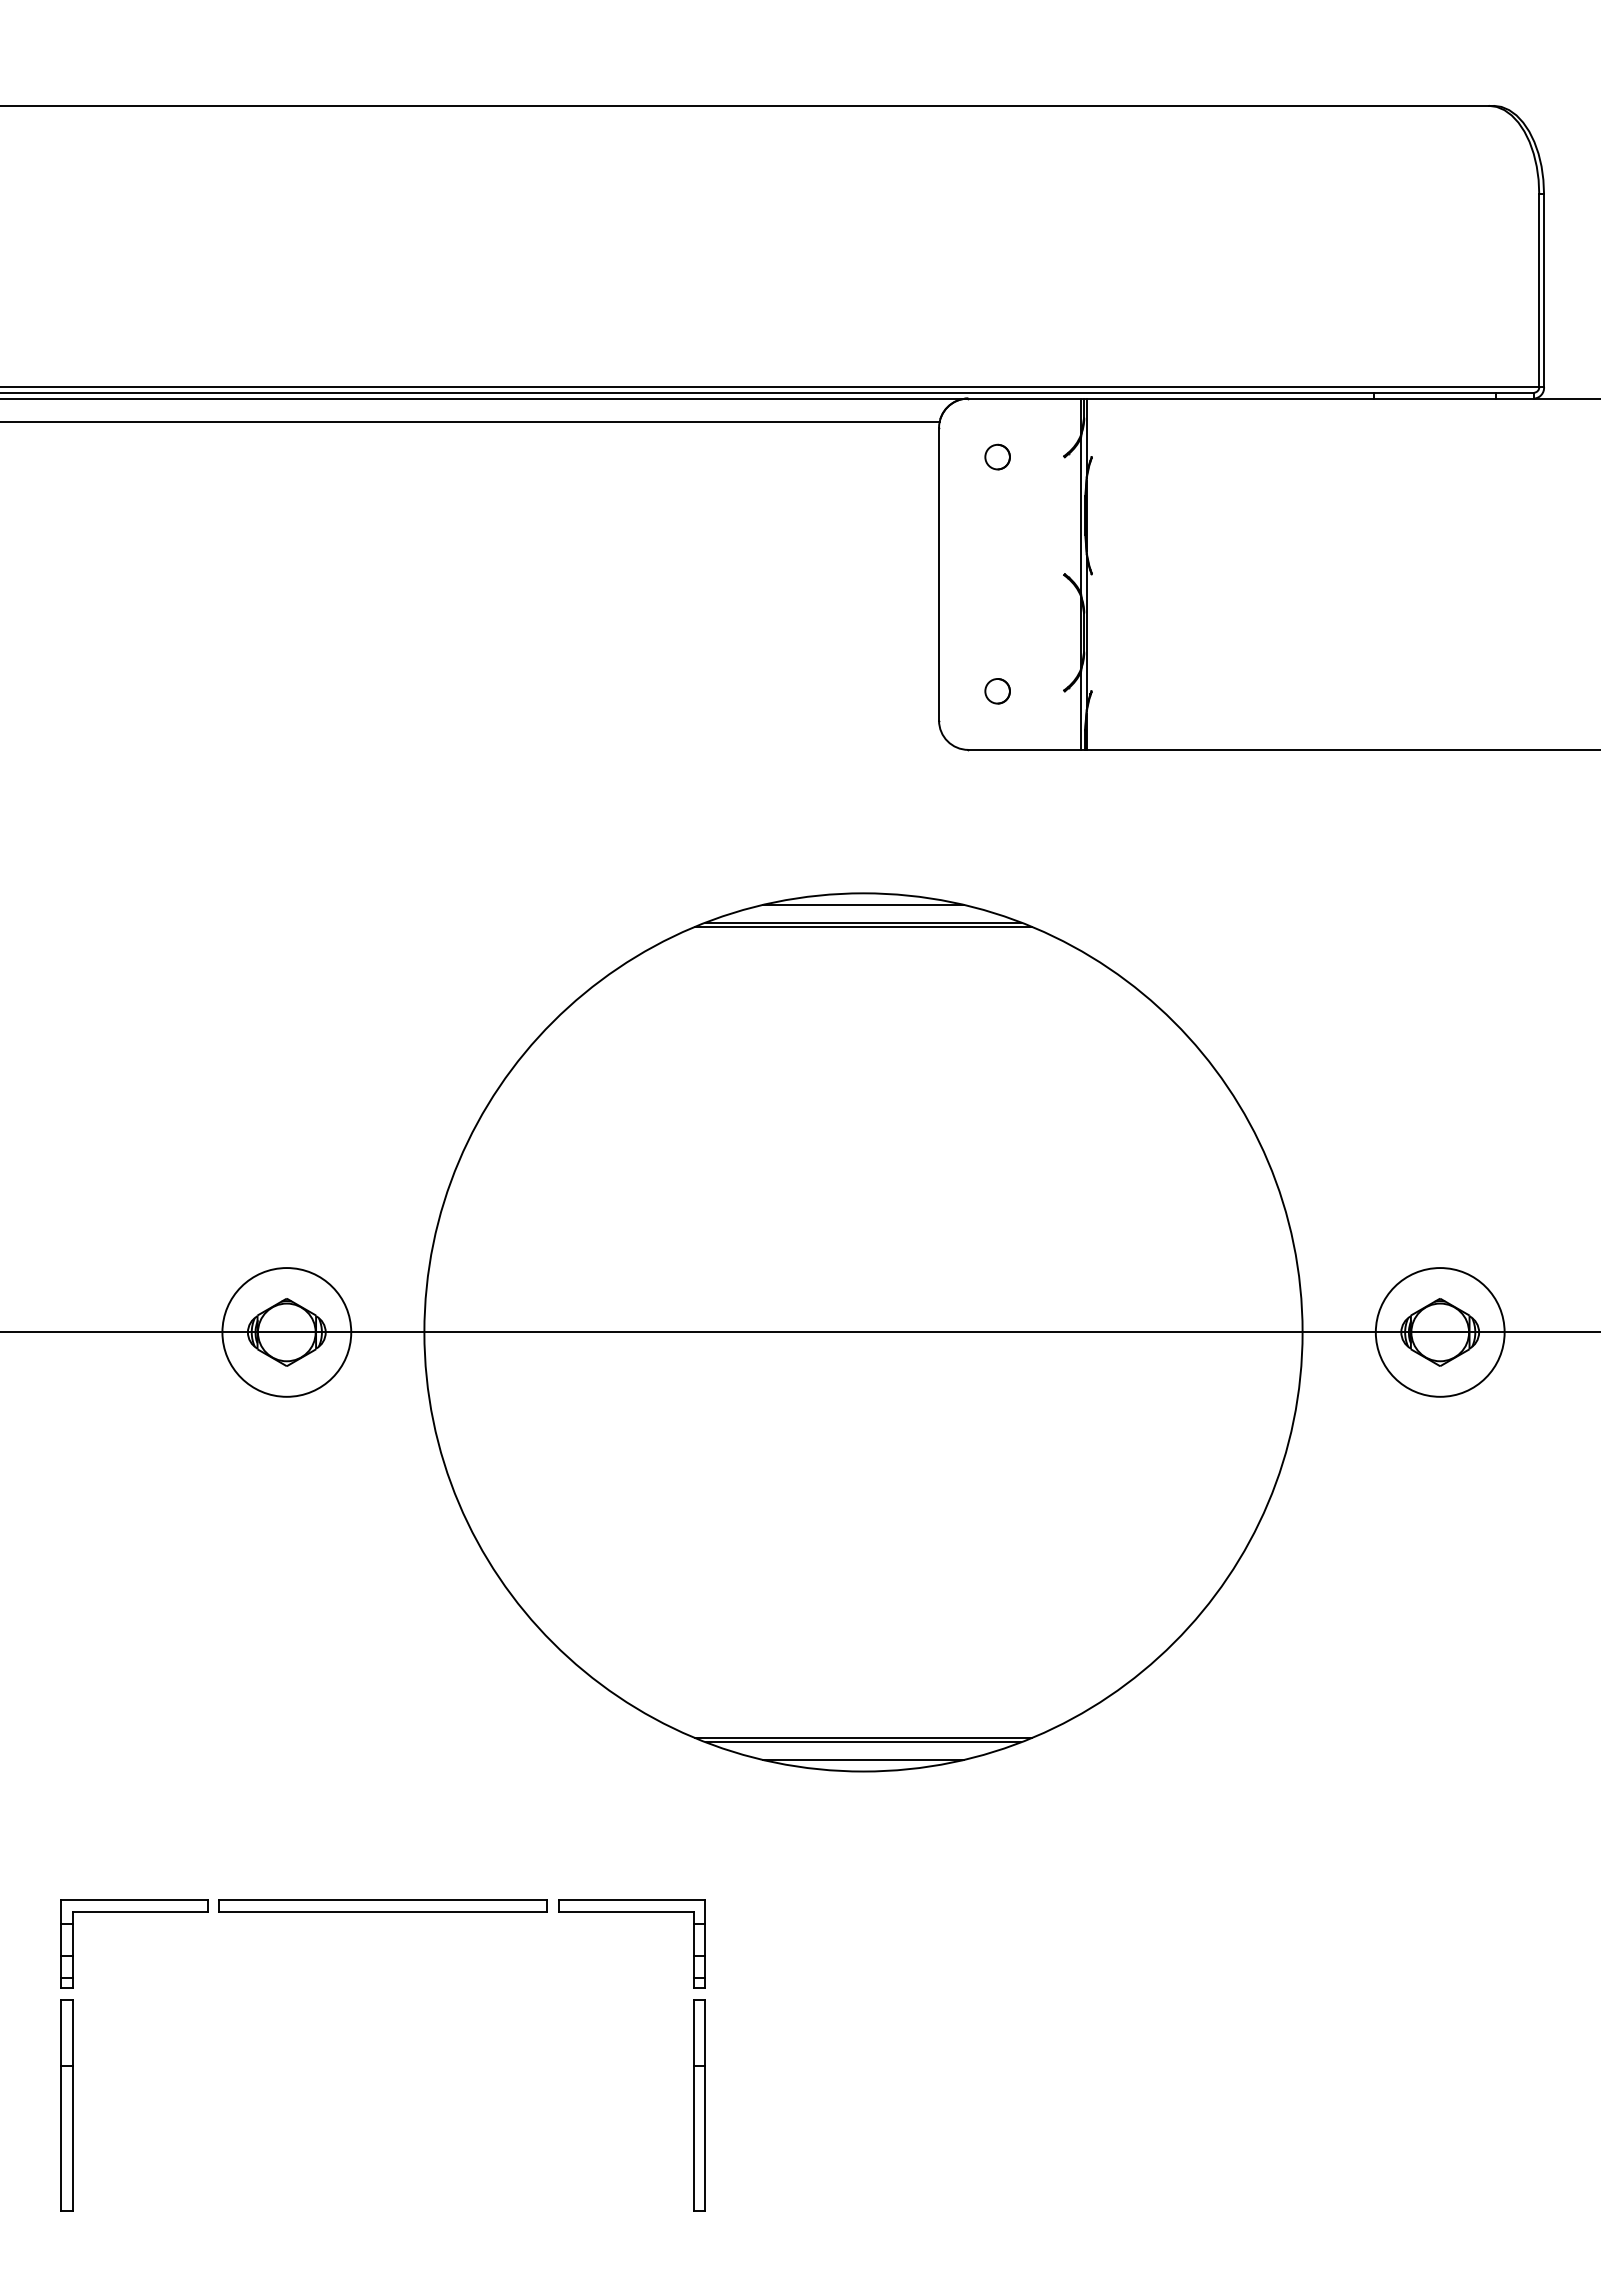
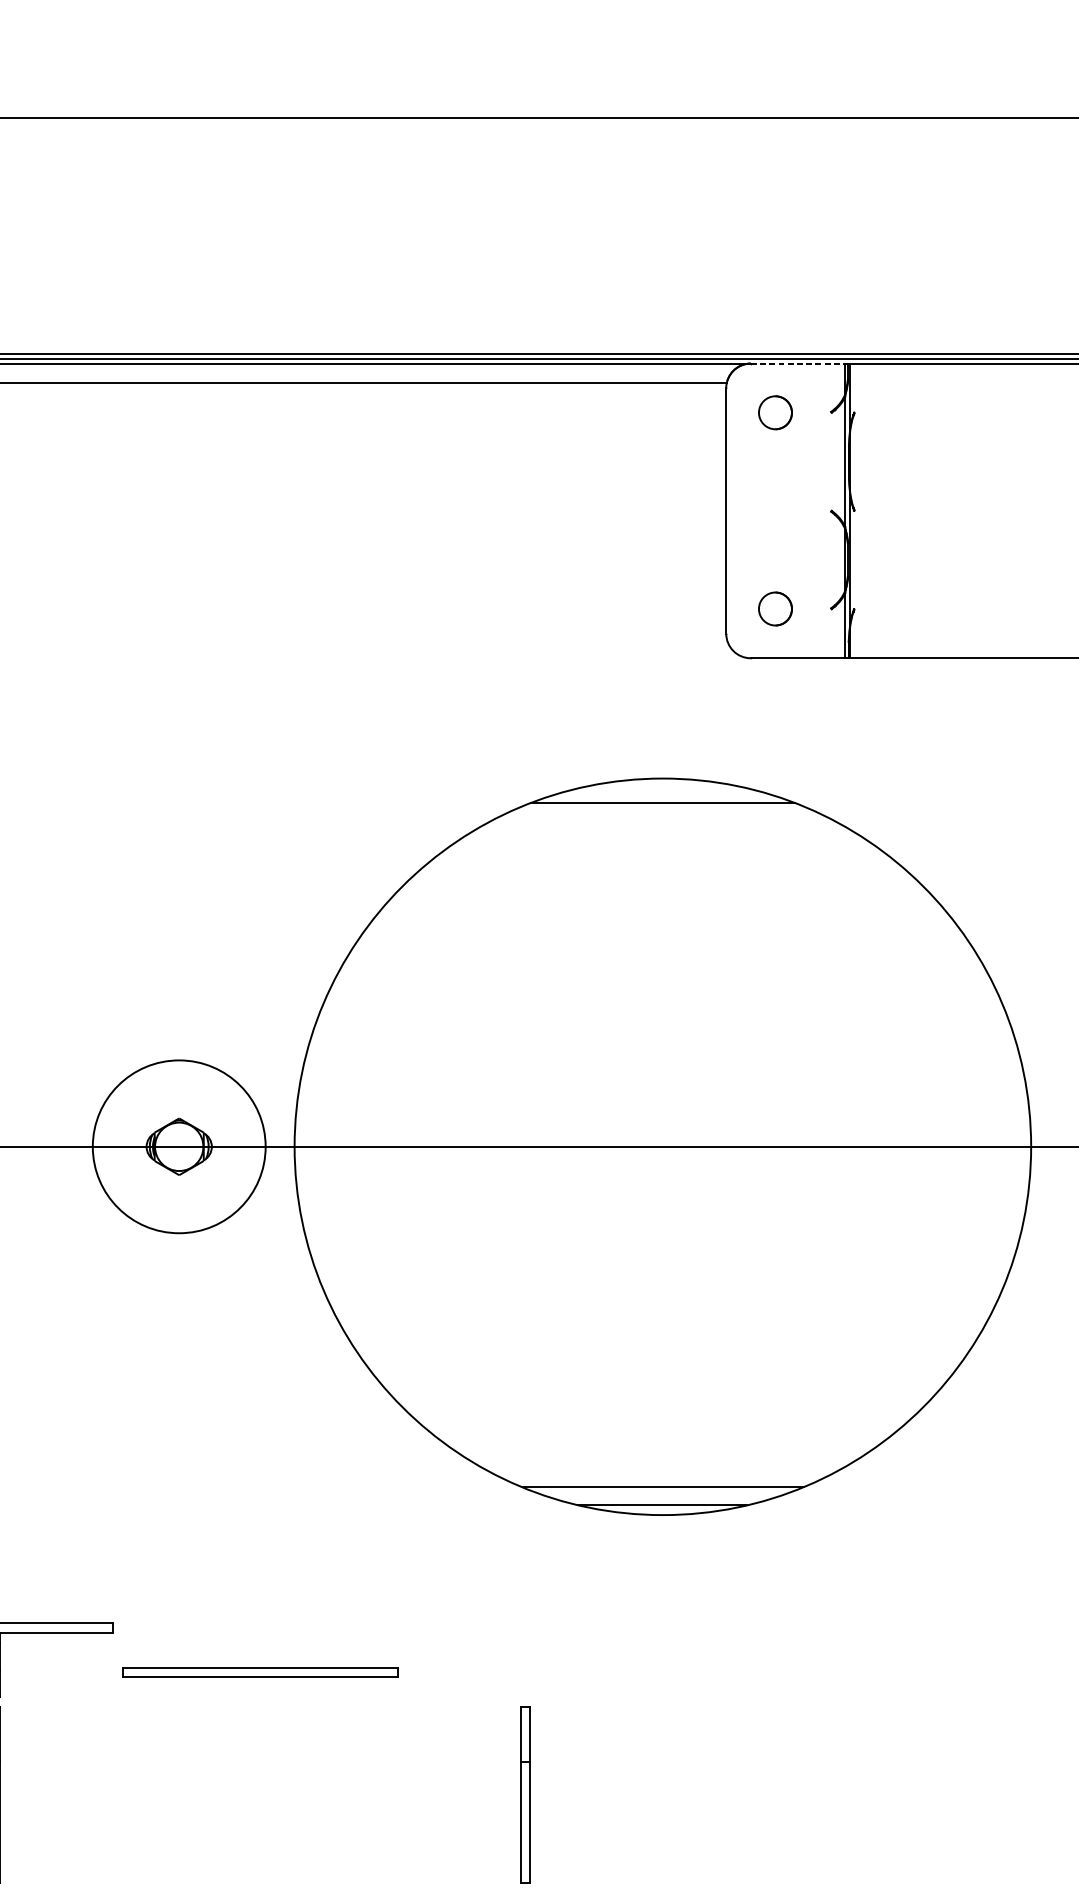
line: (1025, 398) -> (798, 363), solid -> dashed
part: (997, 456) -> (775, 412), size x1.6
circle: (997, 691) -> (775, 609), size x1.6
line: (863, 904) -> (662, 787), removed
line: (863, 926) -> (662, 806), removed
circle: (286, 1332) -> (178, 1146), size x1.6
line: (863, 1742) -> (662, 1490), removed
part: (382, 1905) -> (259, 1671), moved
part: (631, 1912) -> (468, 1633), removed

